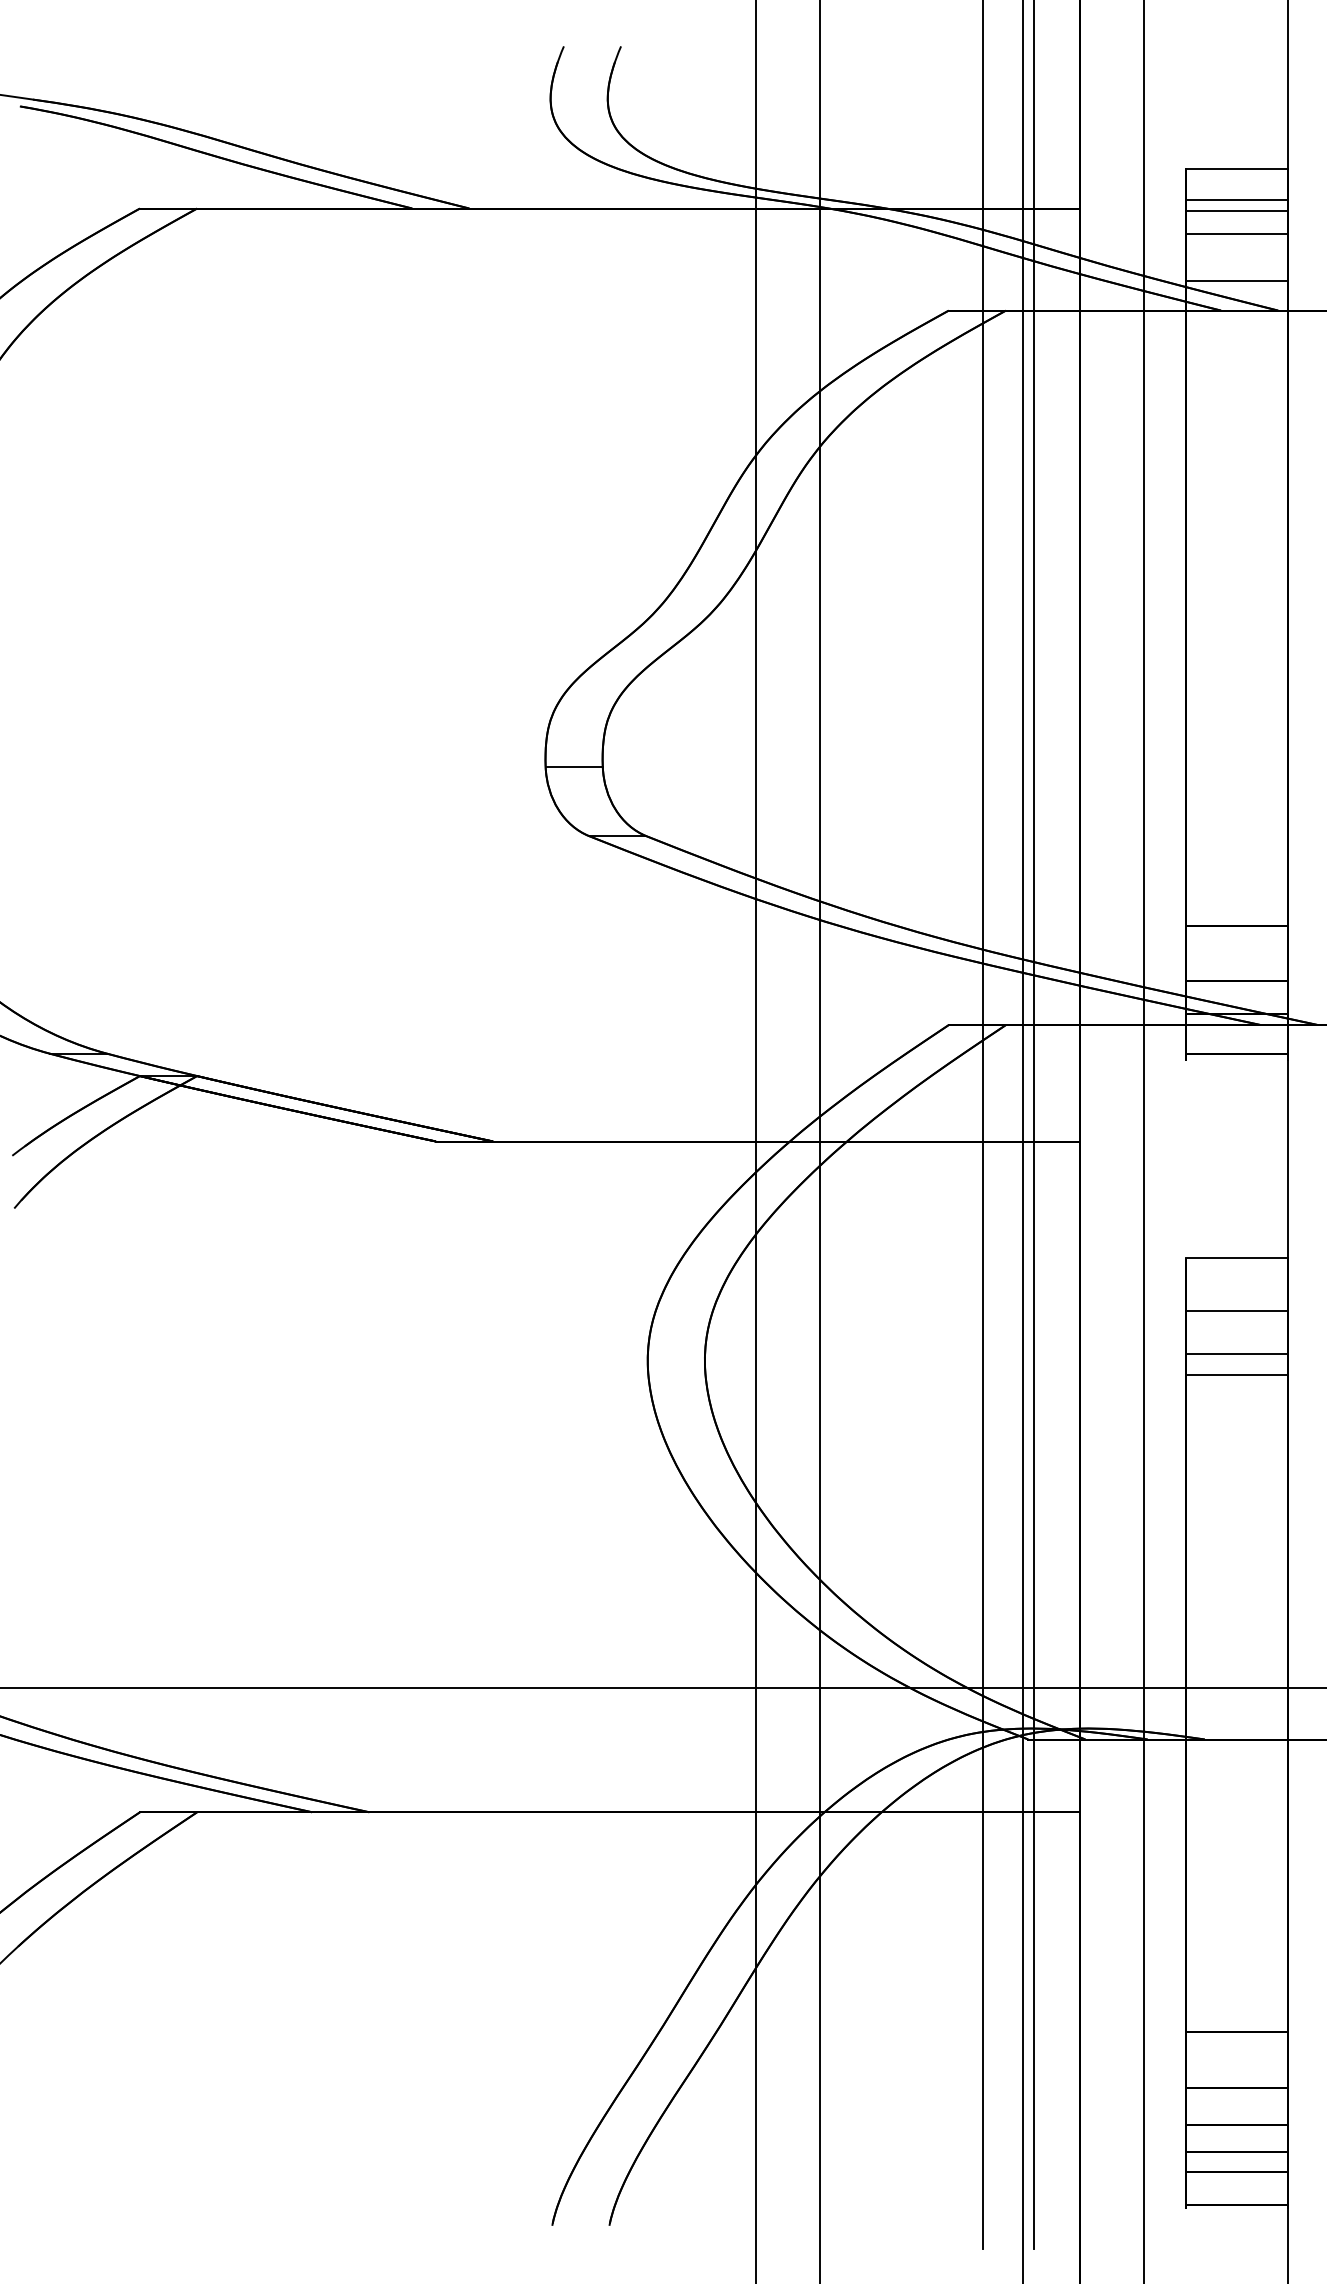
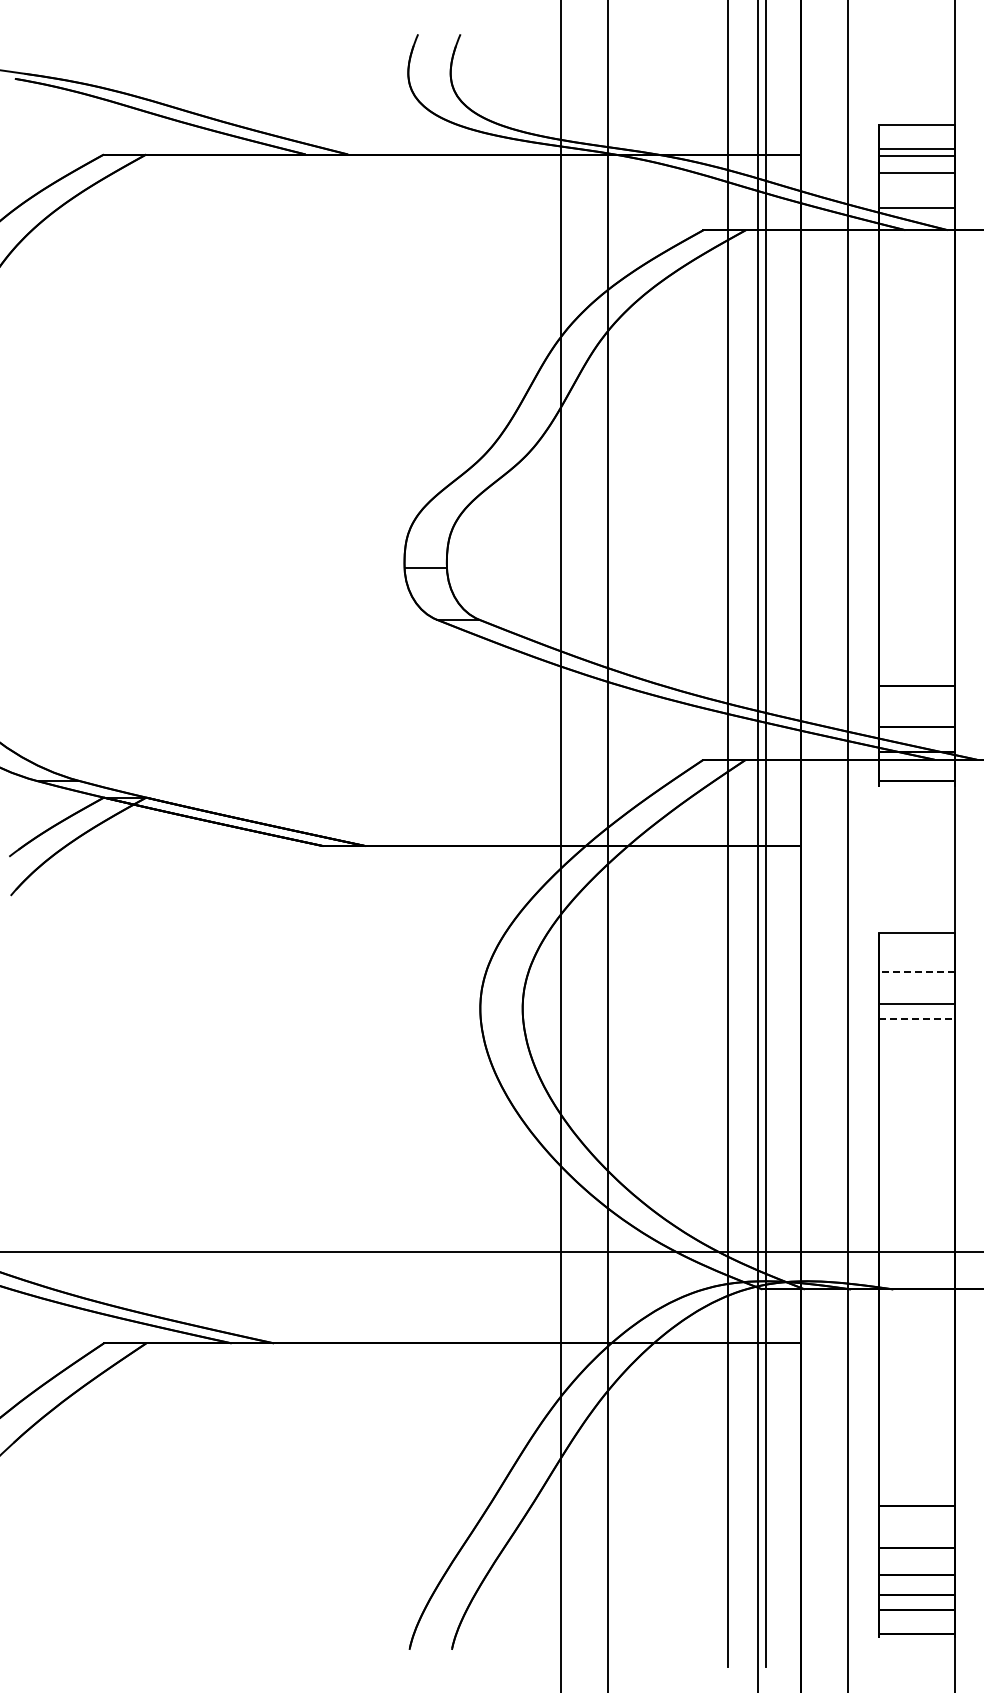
line: (1236, 1310) -> (916, 971), solid -> dashed
line: (1236, 1375) -> (916, 1019), solid -> dashed

